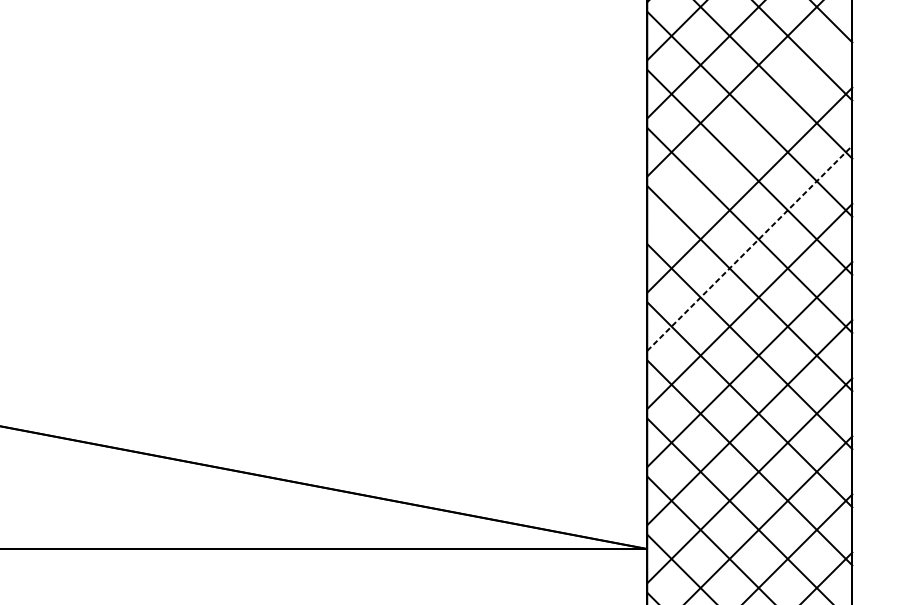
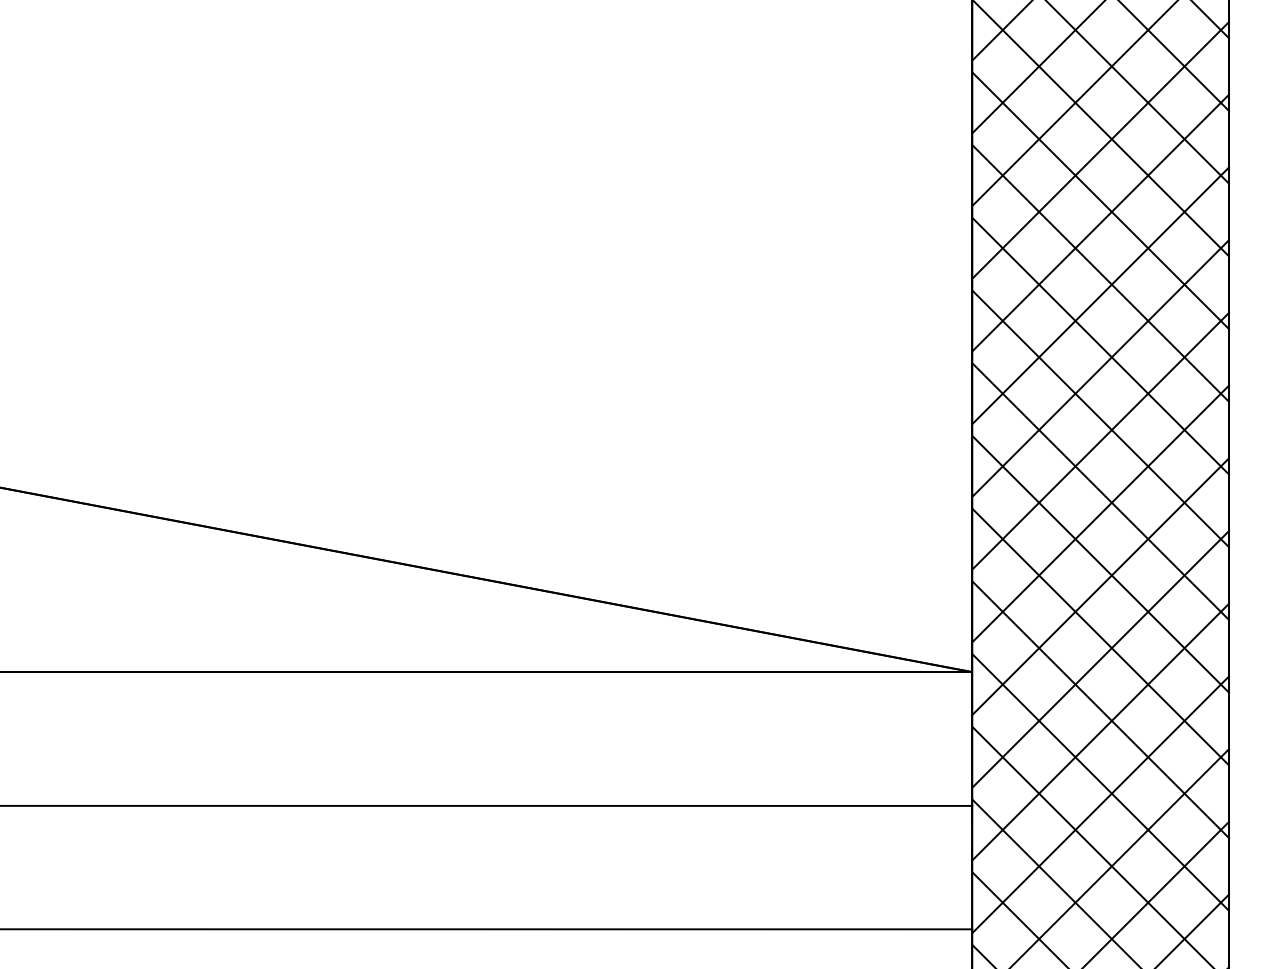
line: (749, 132) -> (1100, 150), added
line: (749, 248) -> (1100, 295), dashed -> solid

